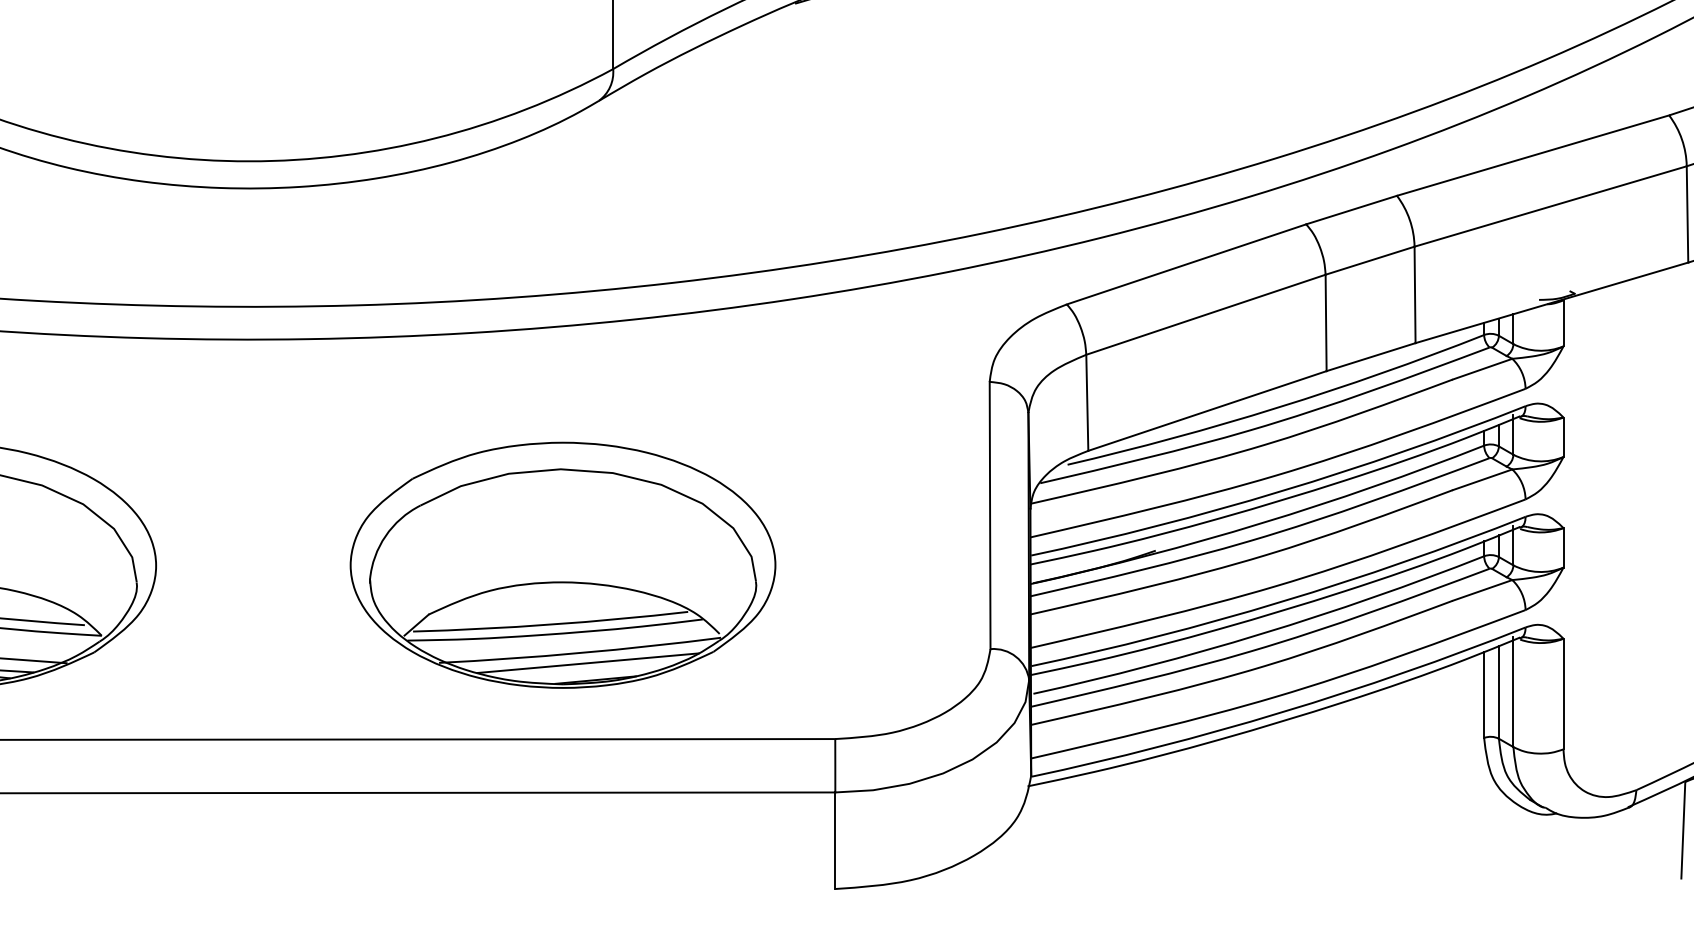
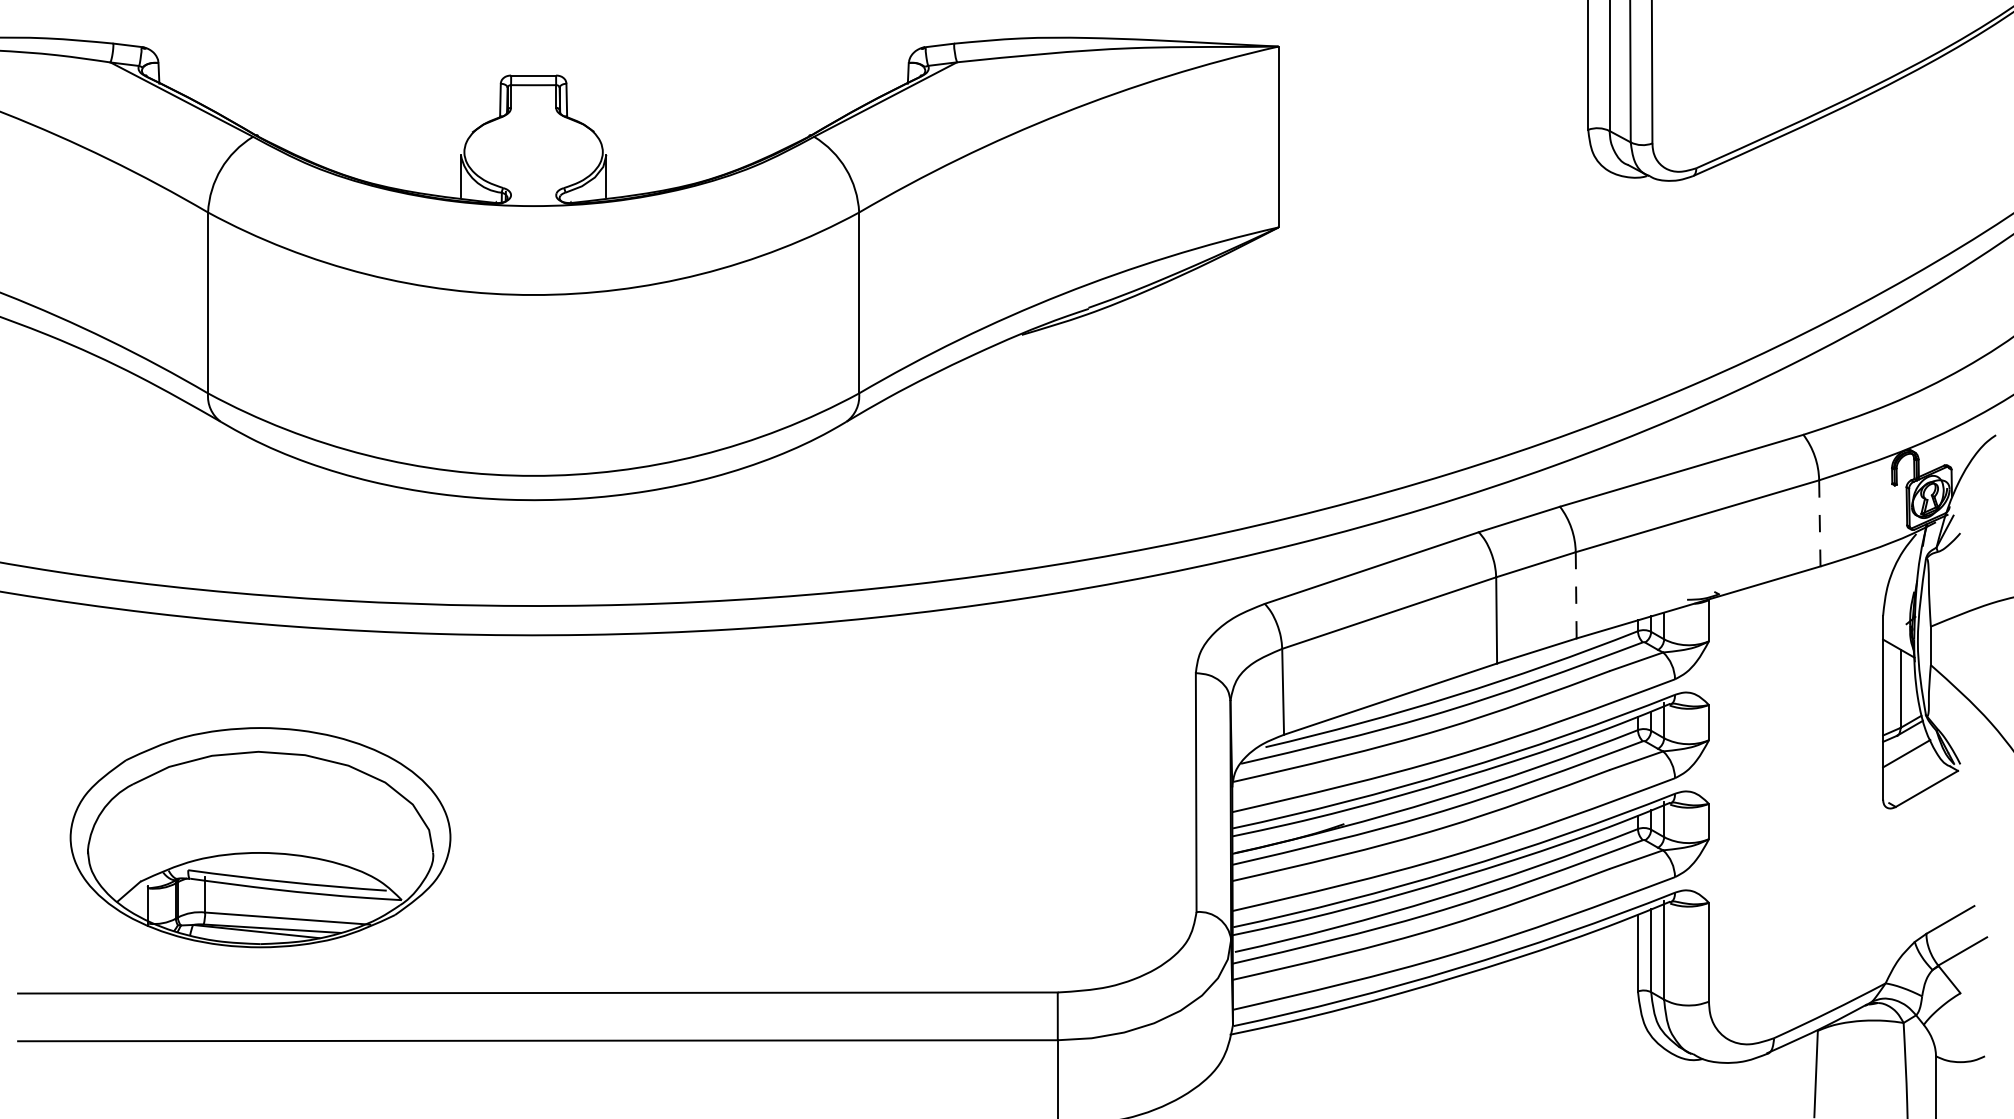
line: (1687, 214) -> (1819, 523), solid -> dashed
line: (1415, 293) -> (1576, 594), solid -> dashed
part: (563, 564) -> (814, 836), removed

